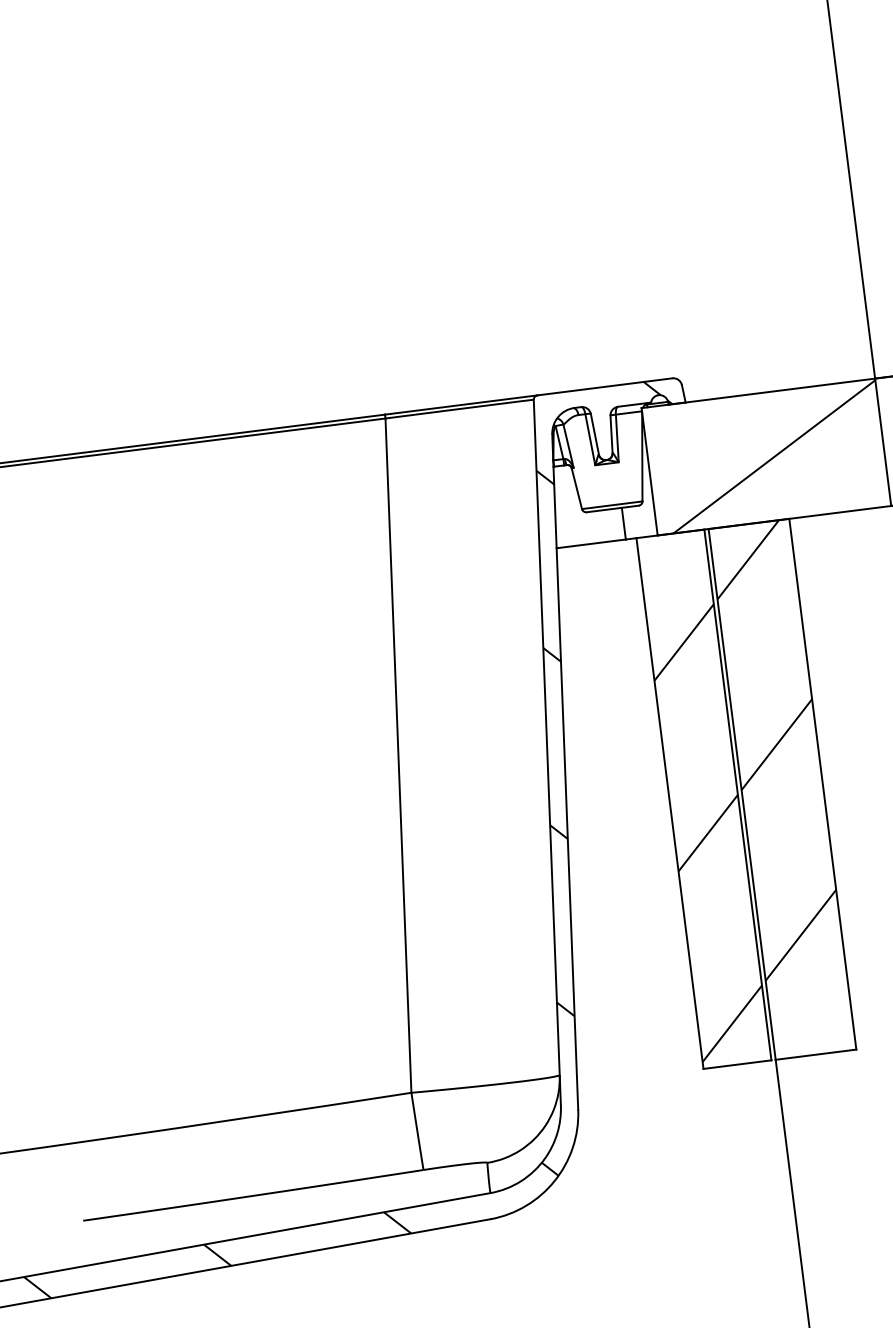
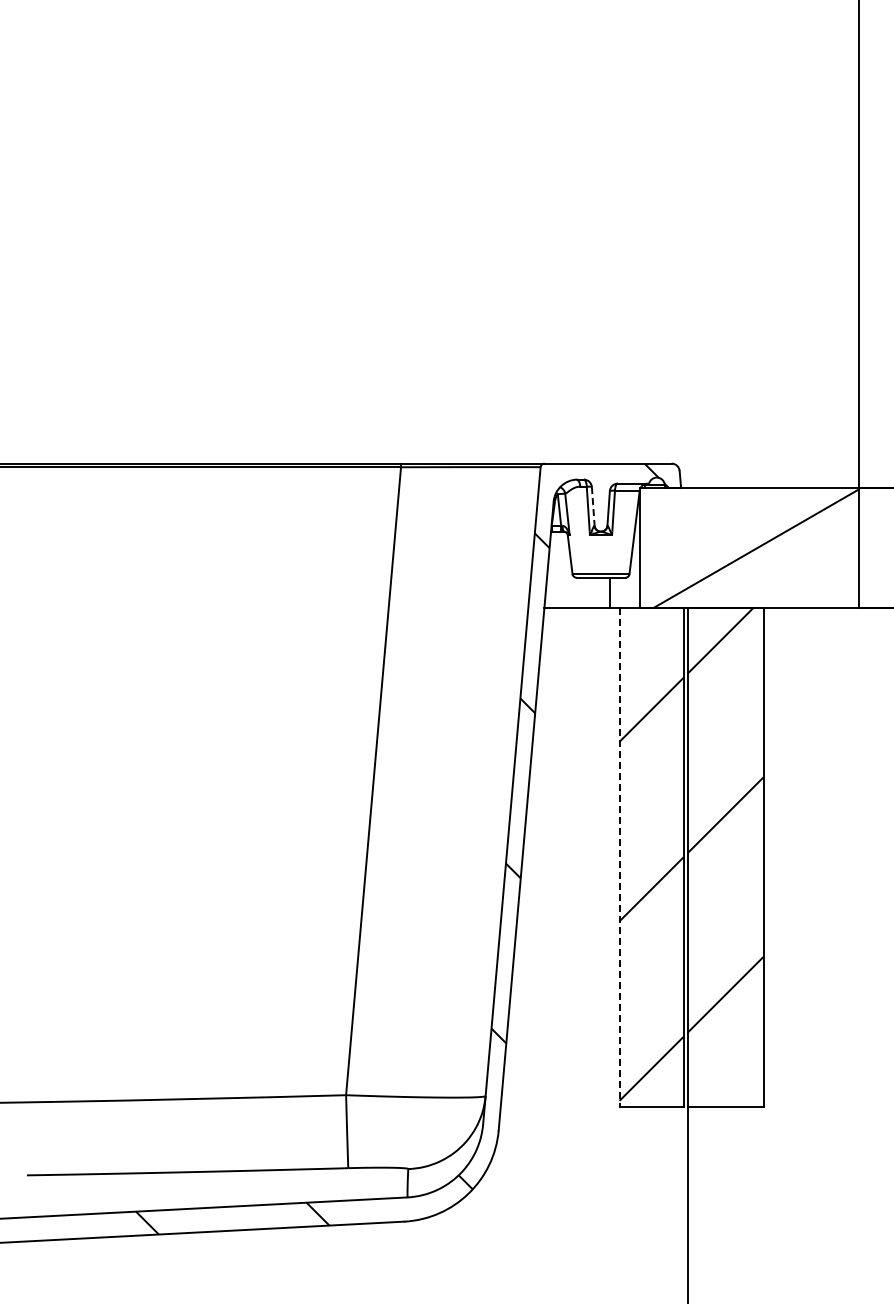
line: (595, 434) -> (593, 506), solid -> dashed
line: (669, 803) -> (619, 857), solid -> dashed

